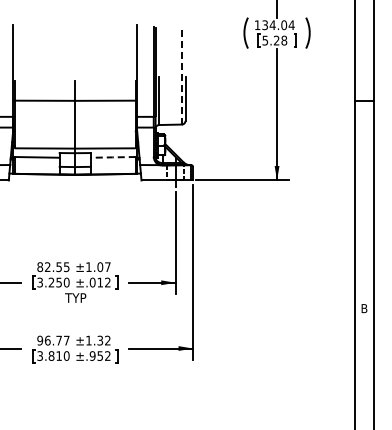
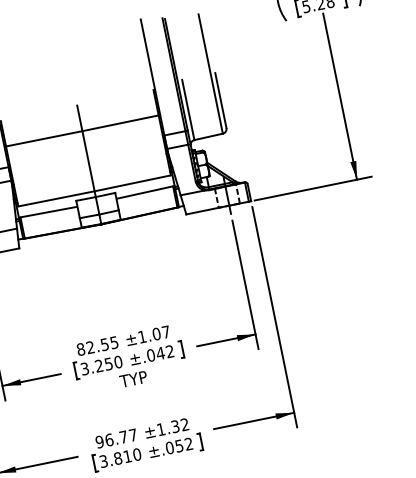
line: (181, 76) -> (210, 73), dashed -> solid
line: (112, 157) -> (143, 192), dashed -> solid
text: (100, 282) -> (160, 353), ±.012 -> ±.042
text: (92, 355) -> (169, 447), ±.952 -> ±.052

